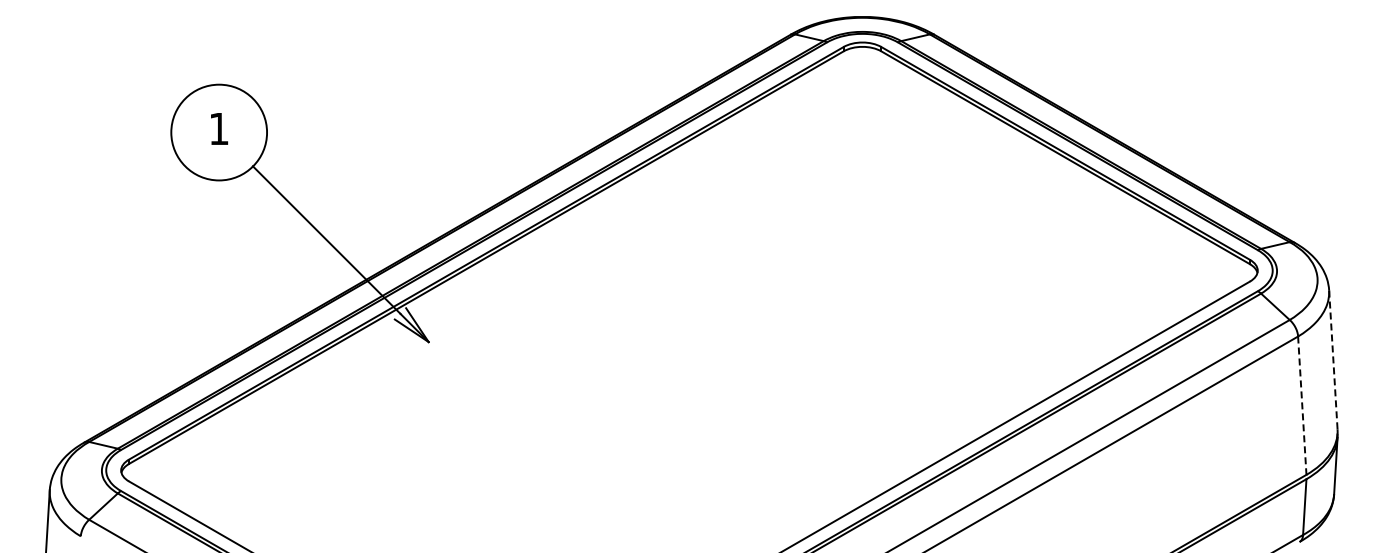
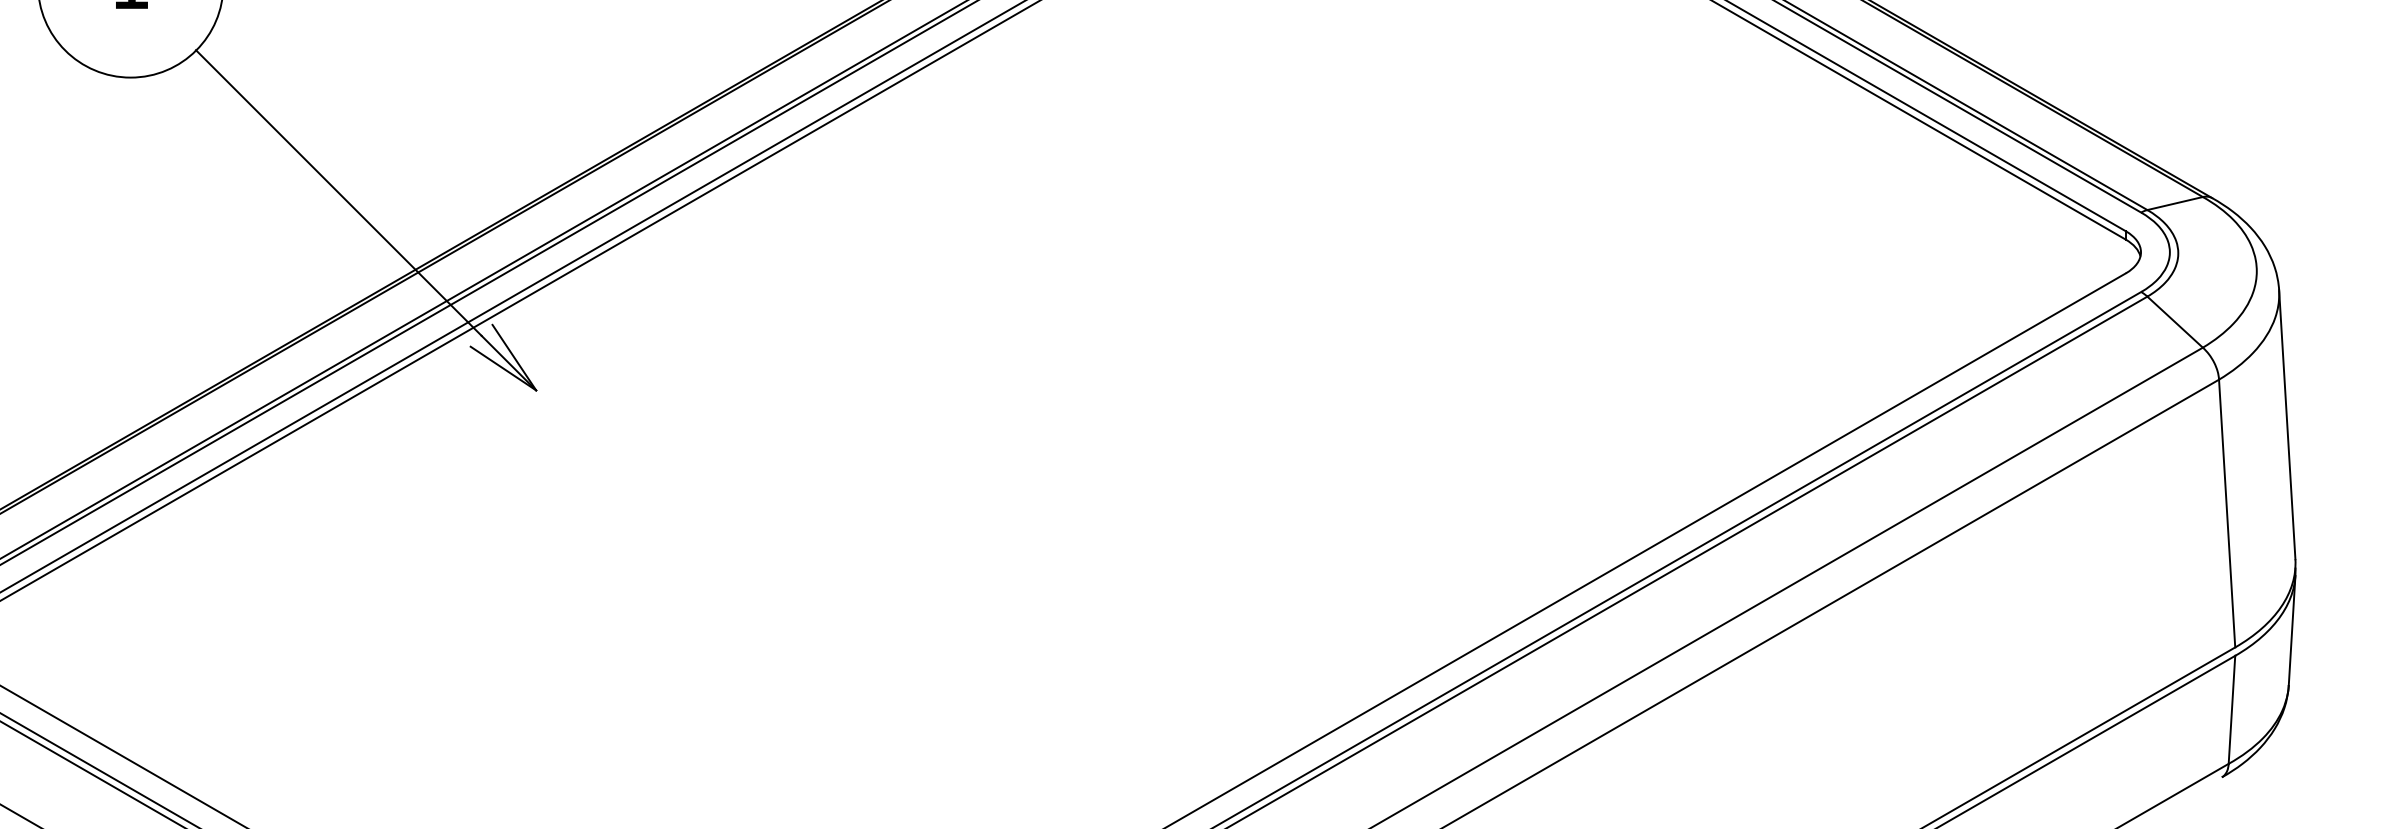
line: (1333, 359) -> (2287, 424), dashed -> solid
line: (1302, 406) -> (2227, 515), dashed -> solid

